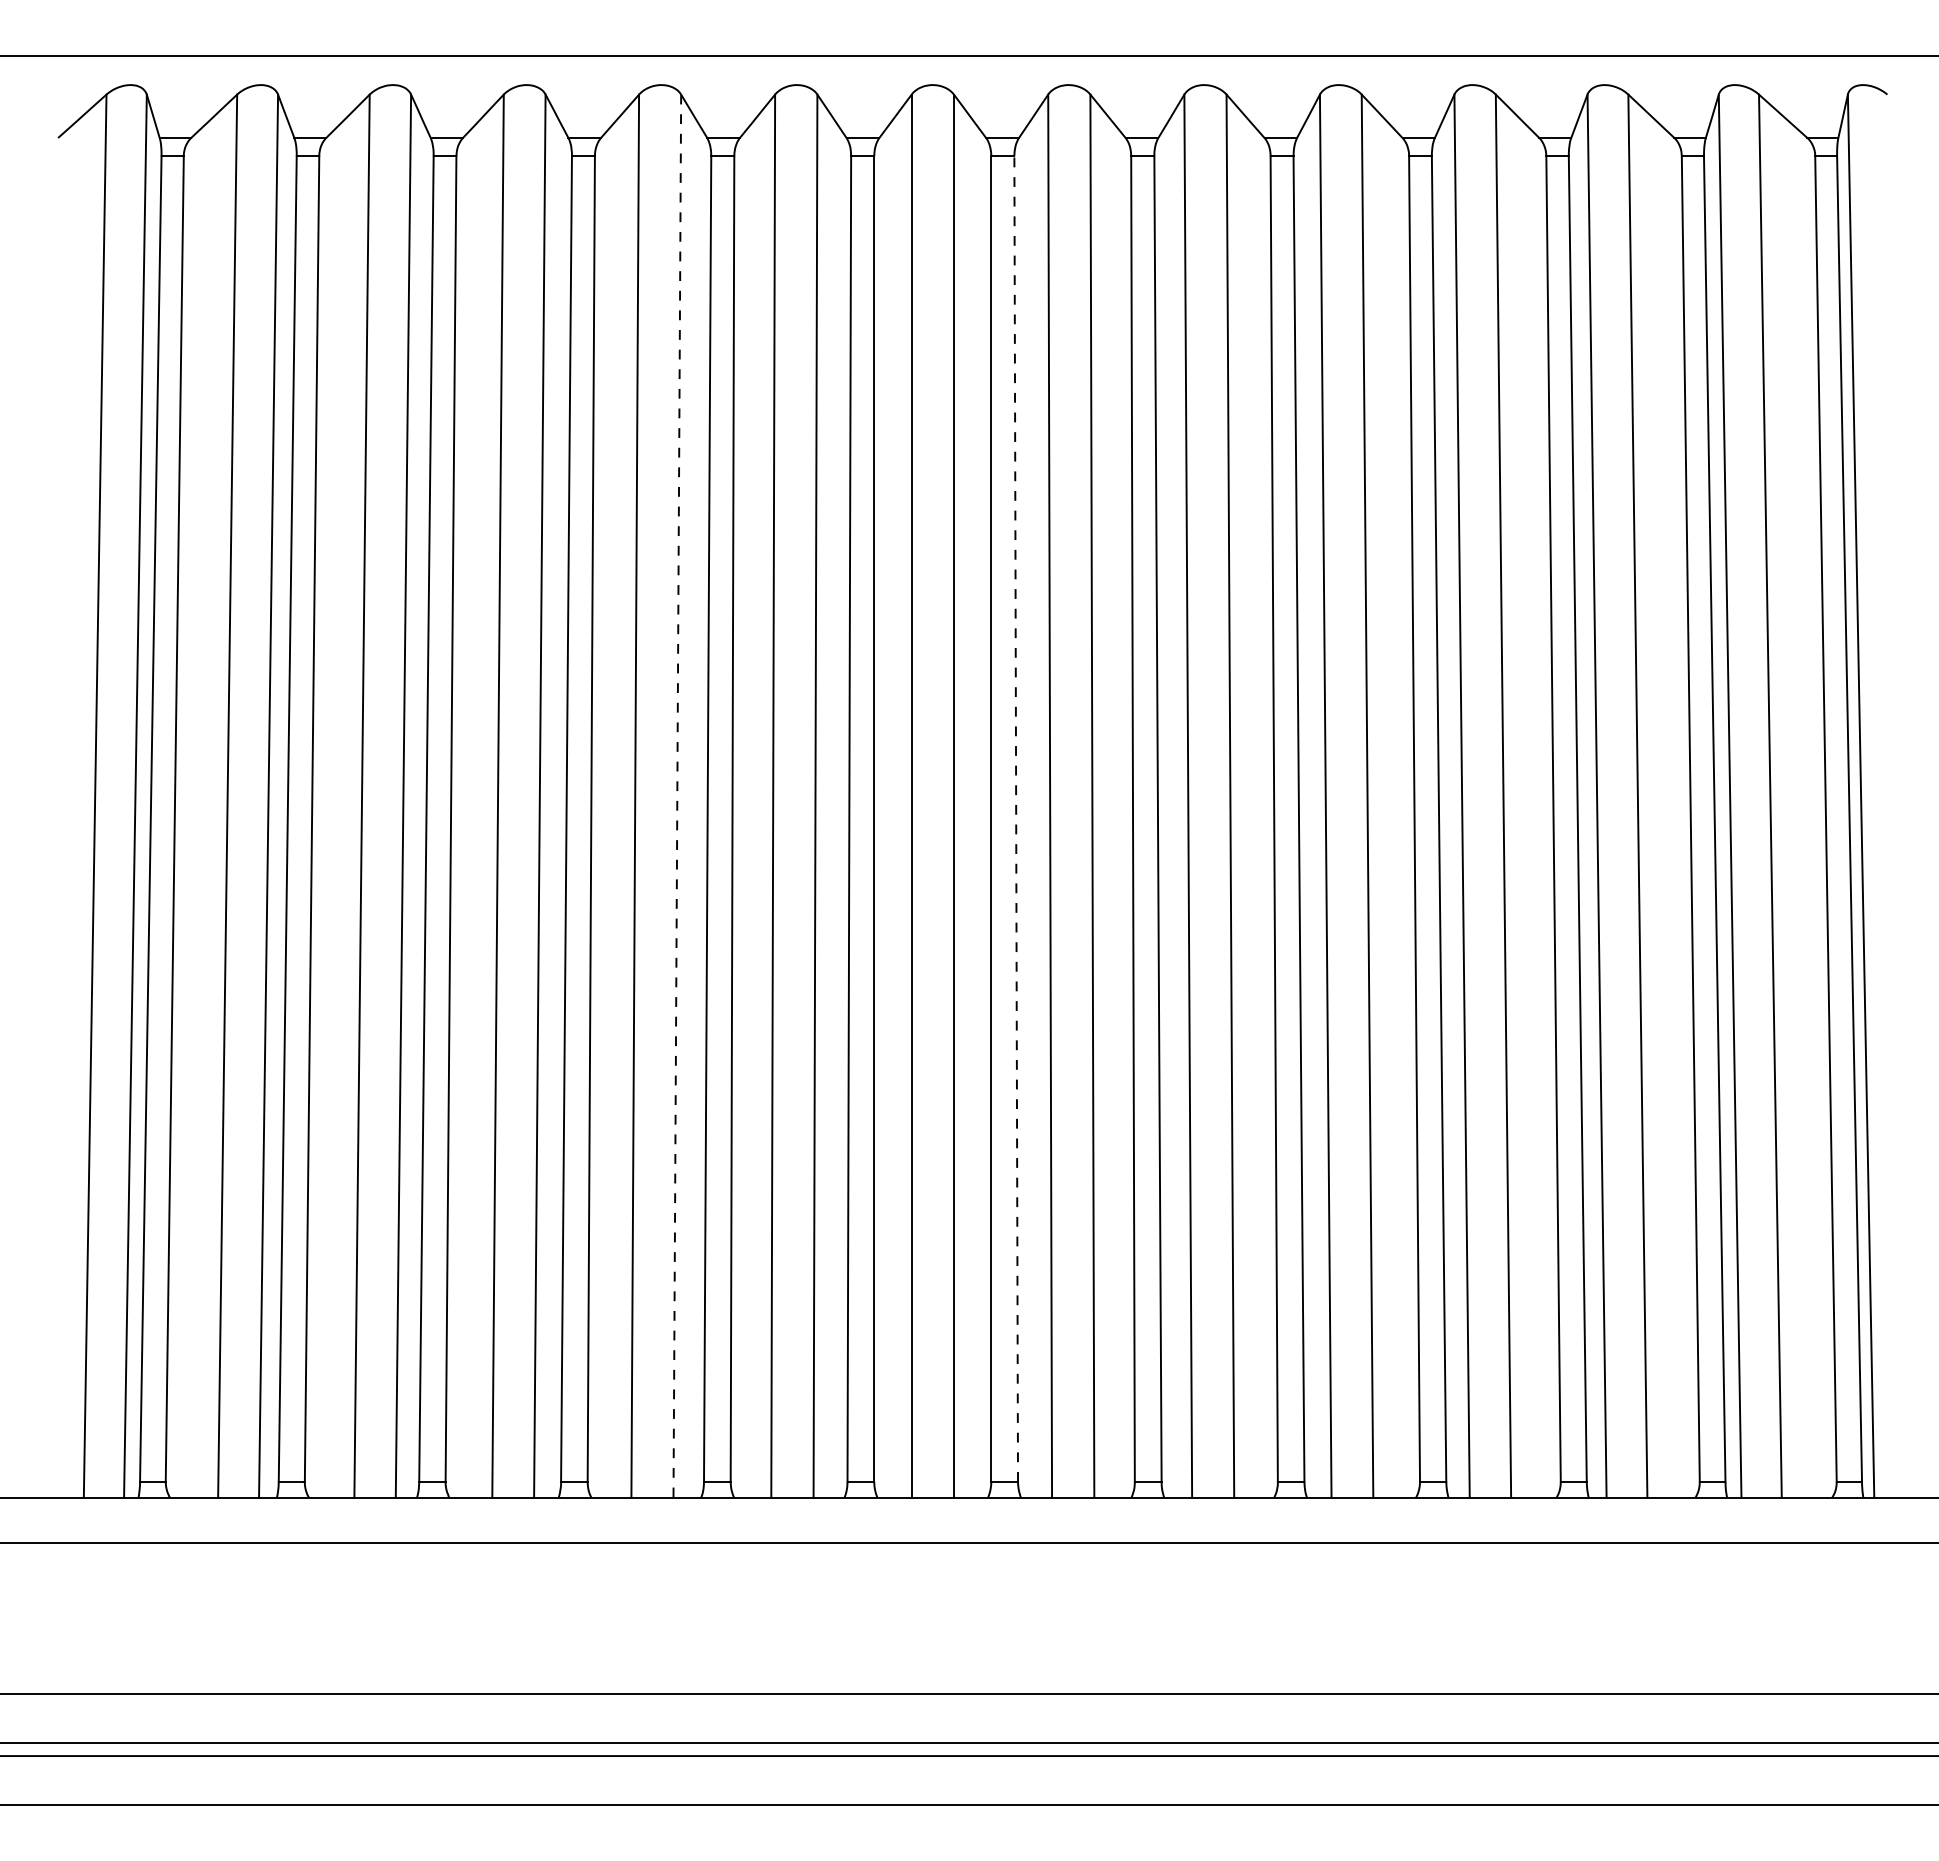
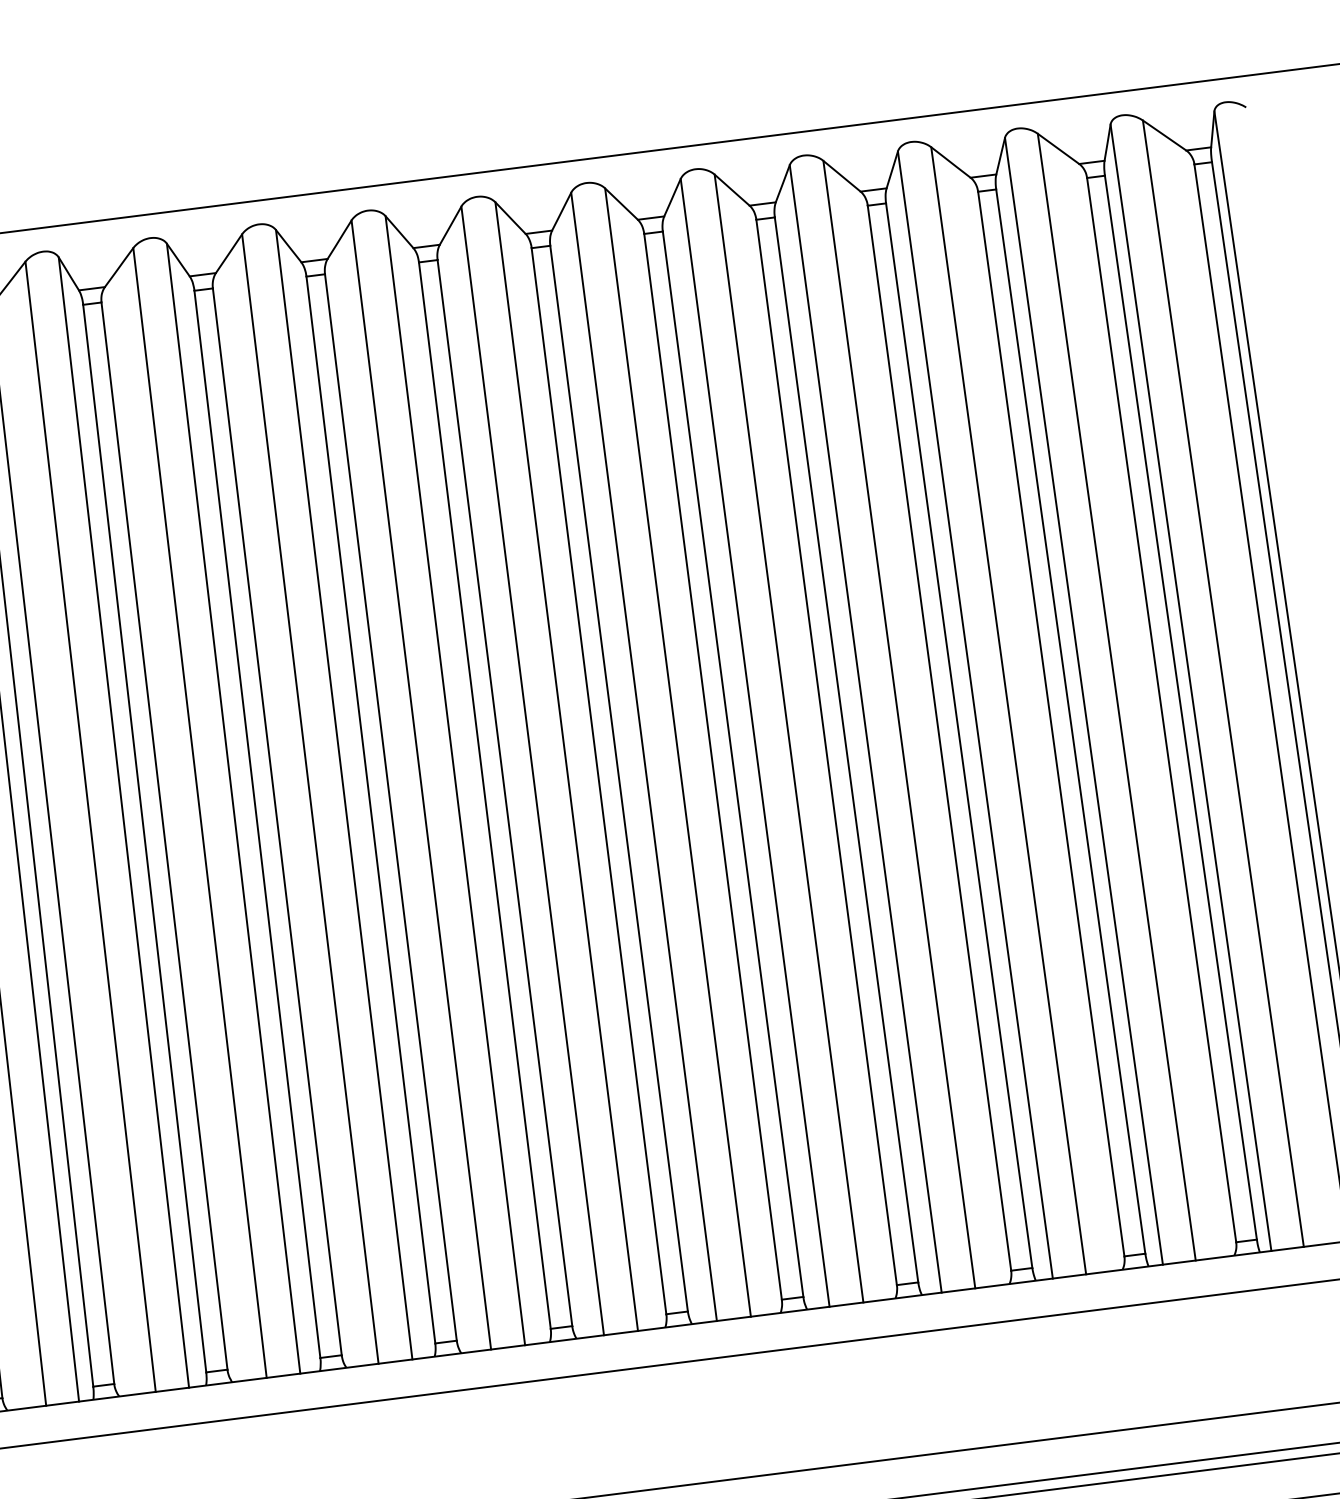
line: (677, 796) -> (344, 794), dashed -> solid
line: (1016, 819) -> (619, 779), dashed -> solid

